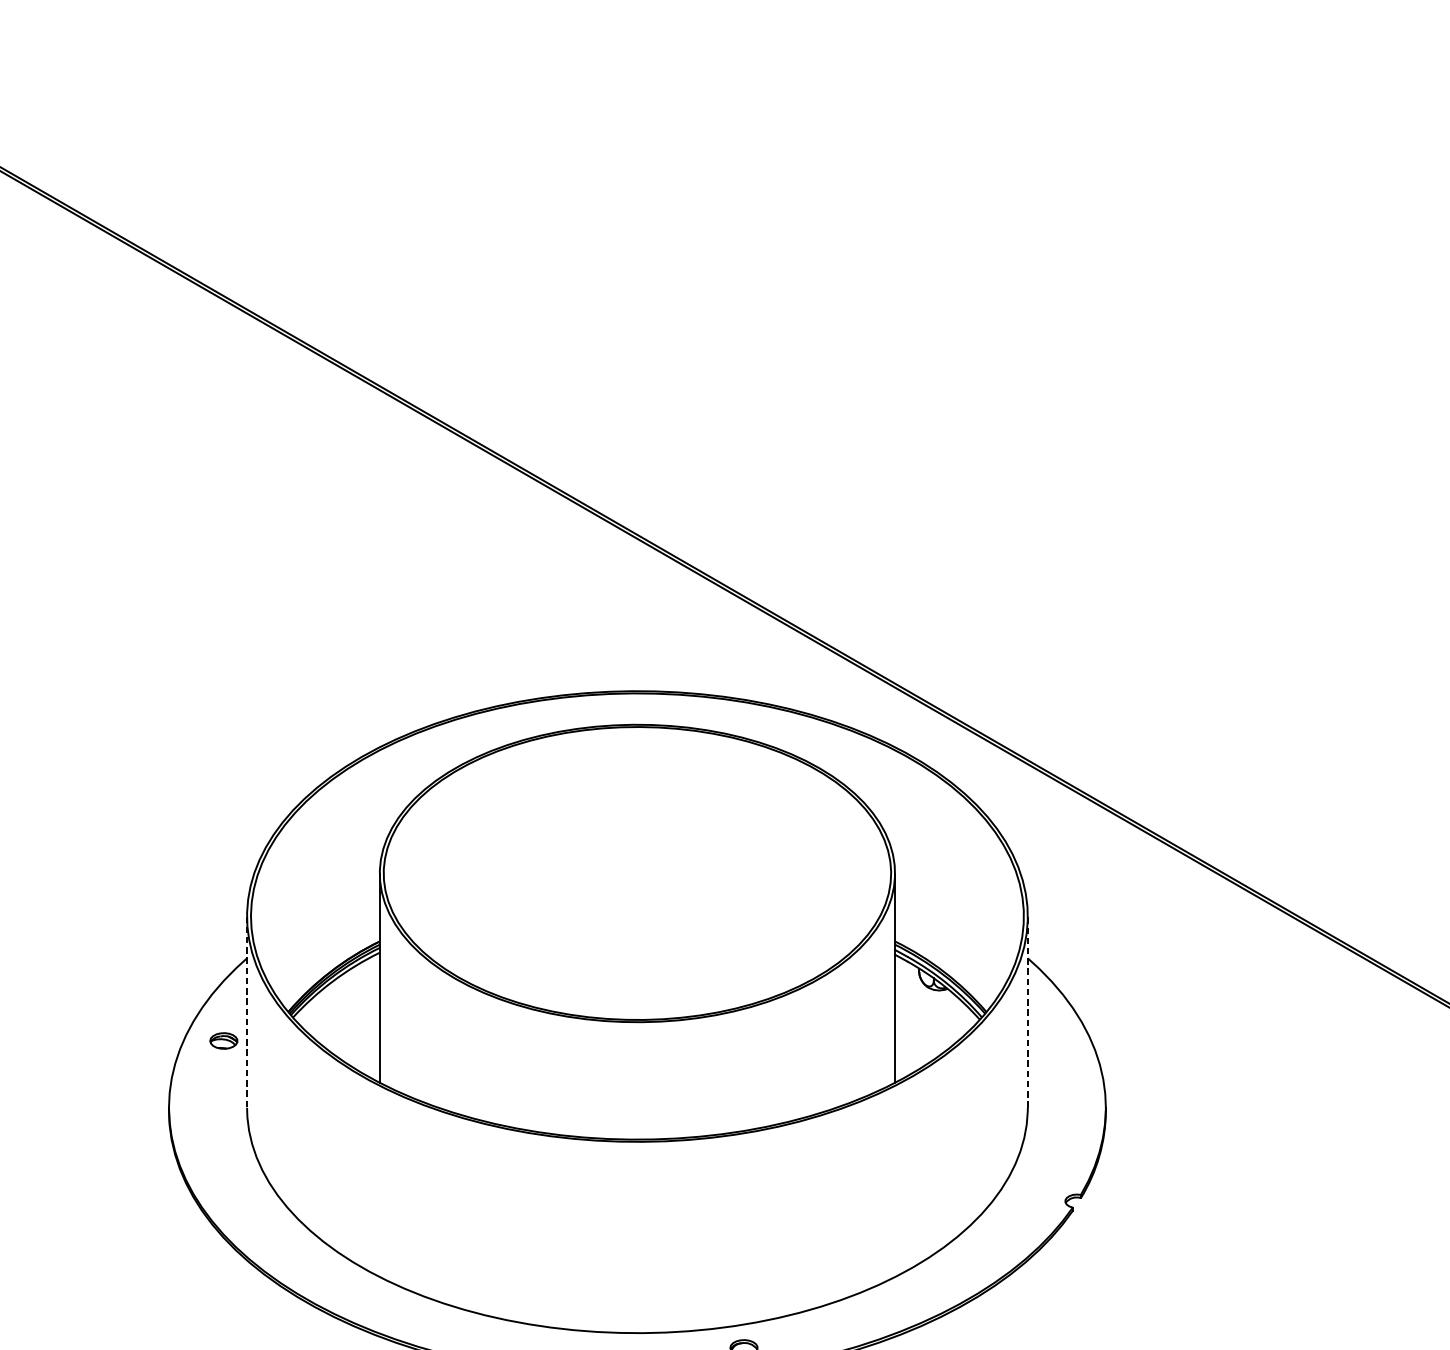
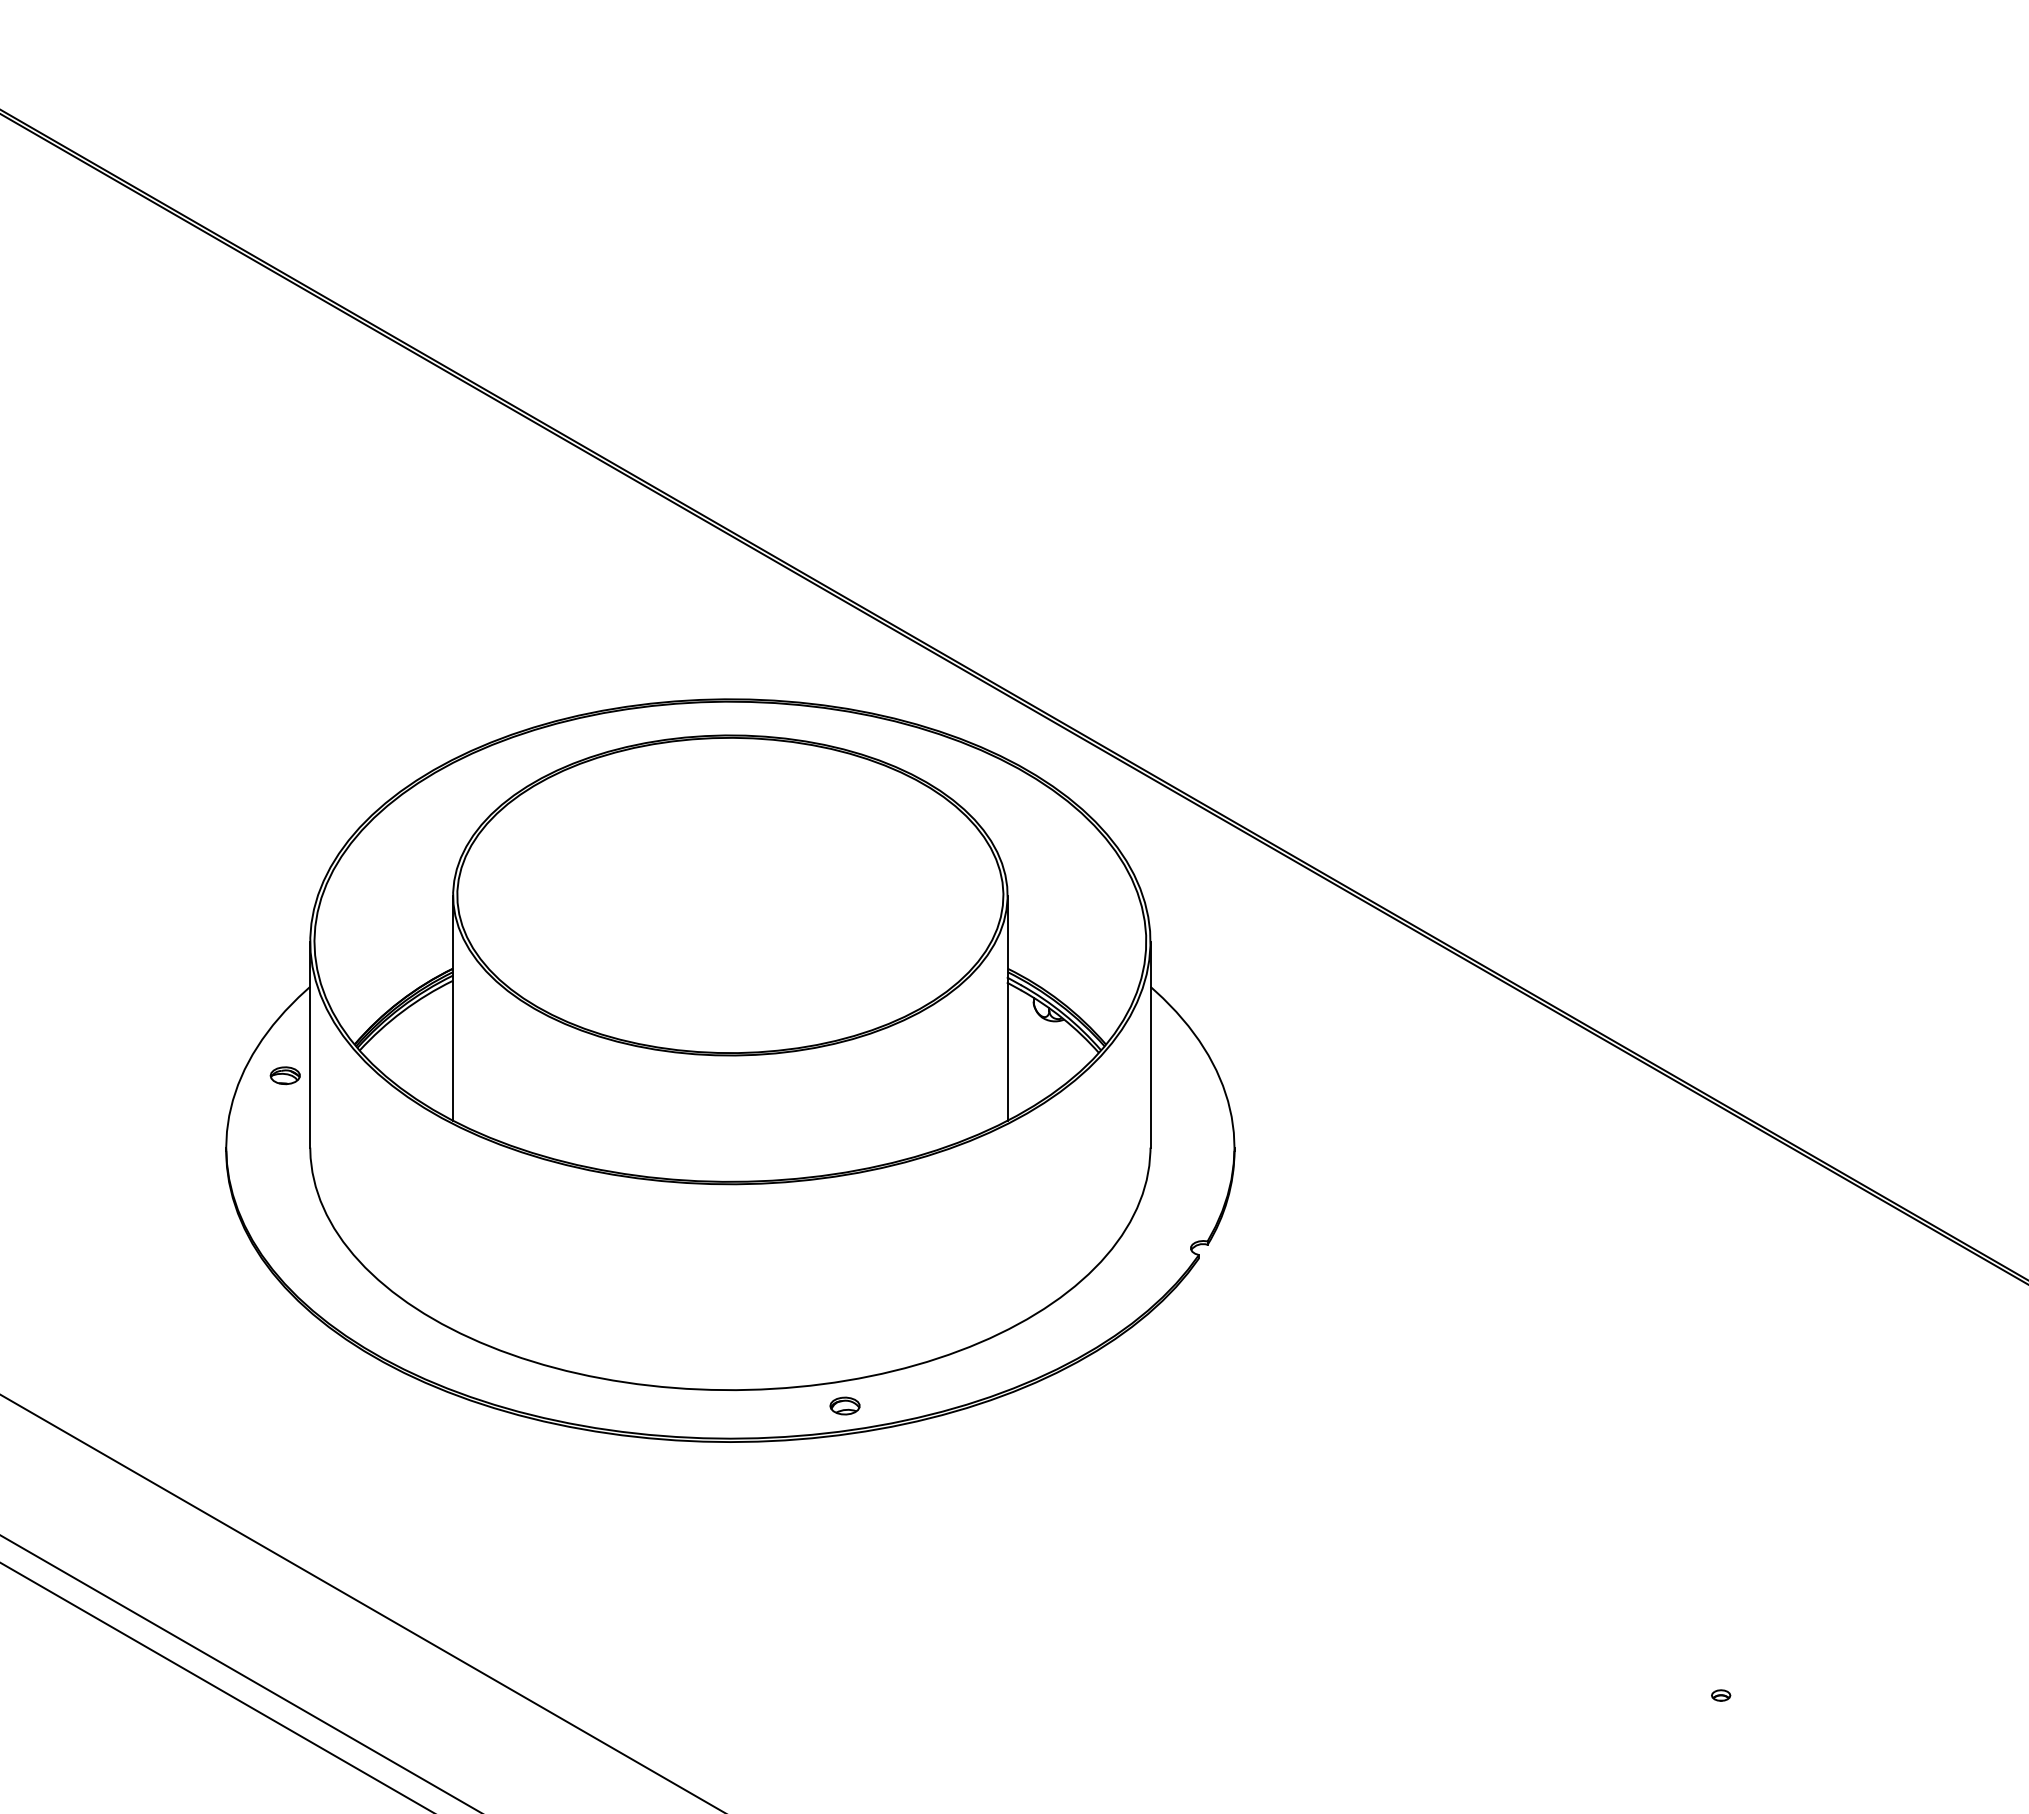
line: (247, 1011) -> (310, 1044), dashed -> solid
line: (1027, 1011) -> (1150, 1044), dashed -> solid

